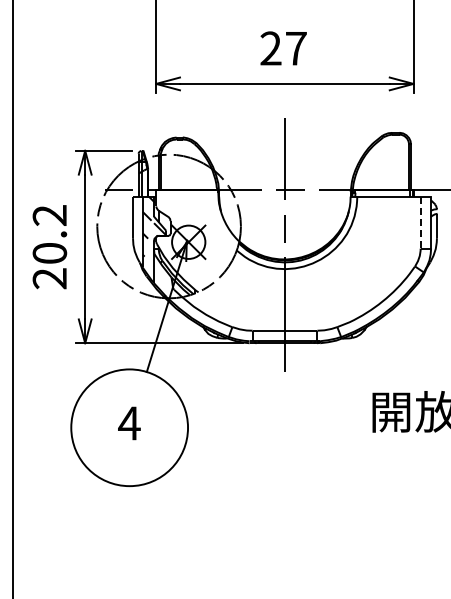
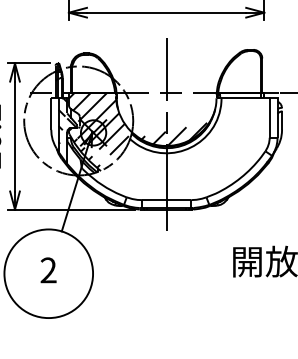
line: (420, 223) -> (269, 118), dashed -> solid
hatch: (247, 238) -> (138, 130), added
text: (129, 423) -> (48, 270), 4 -> 2

